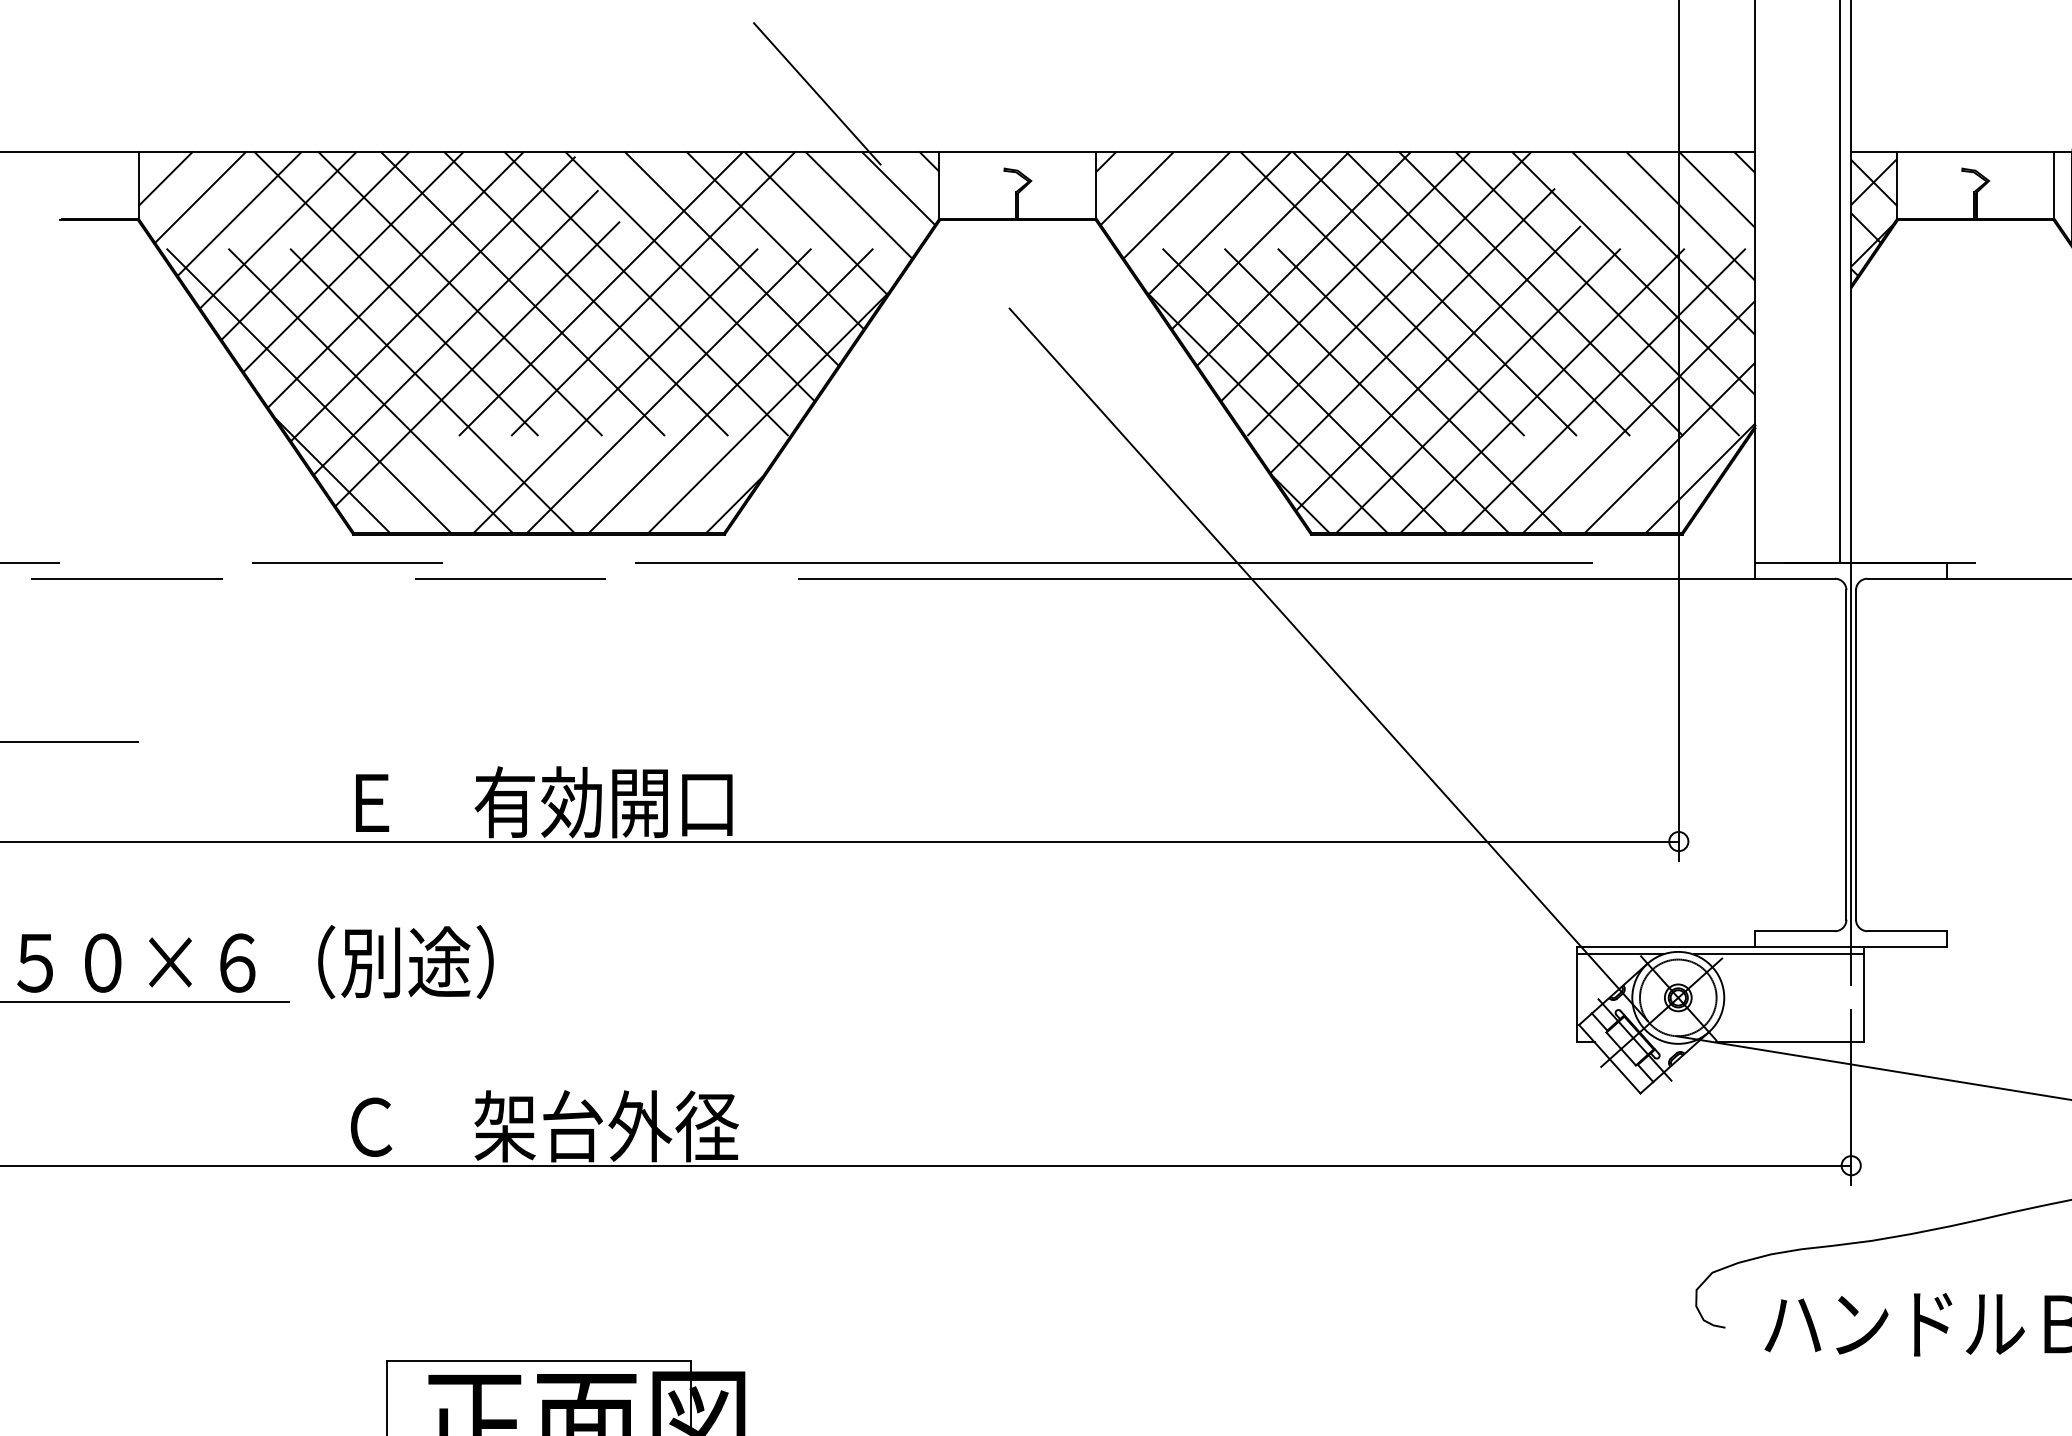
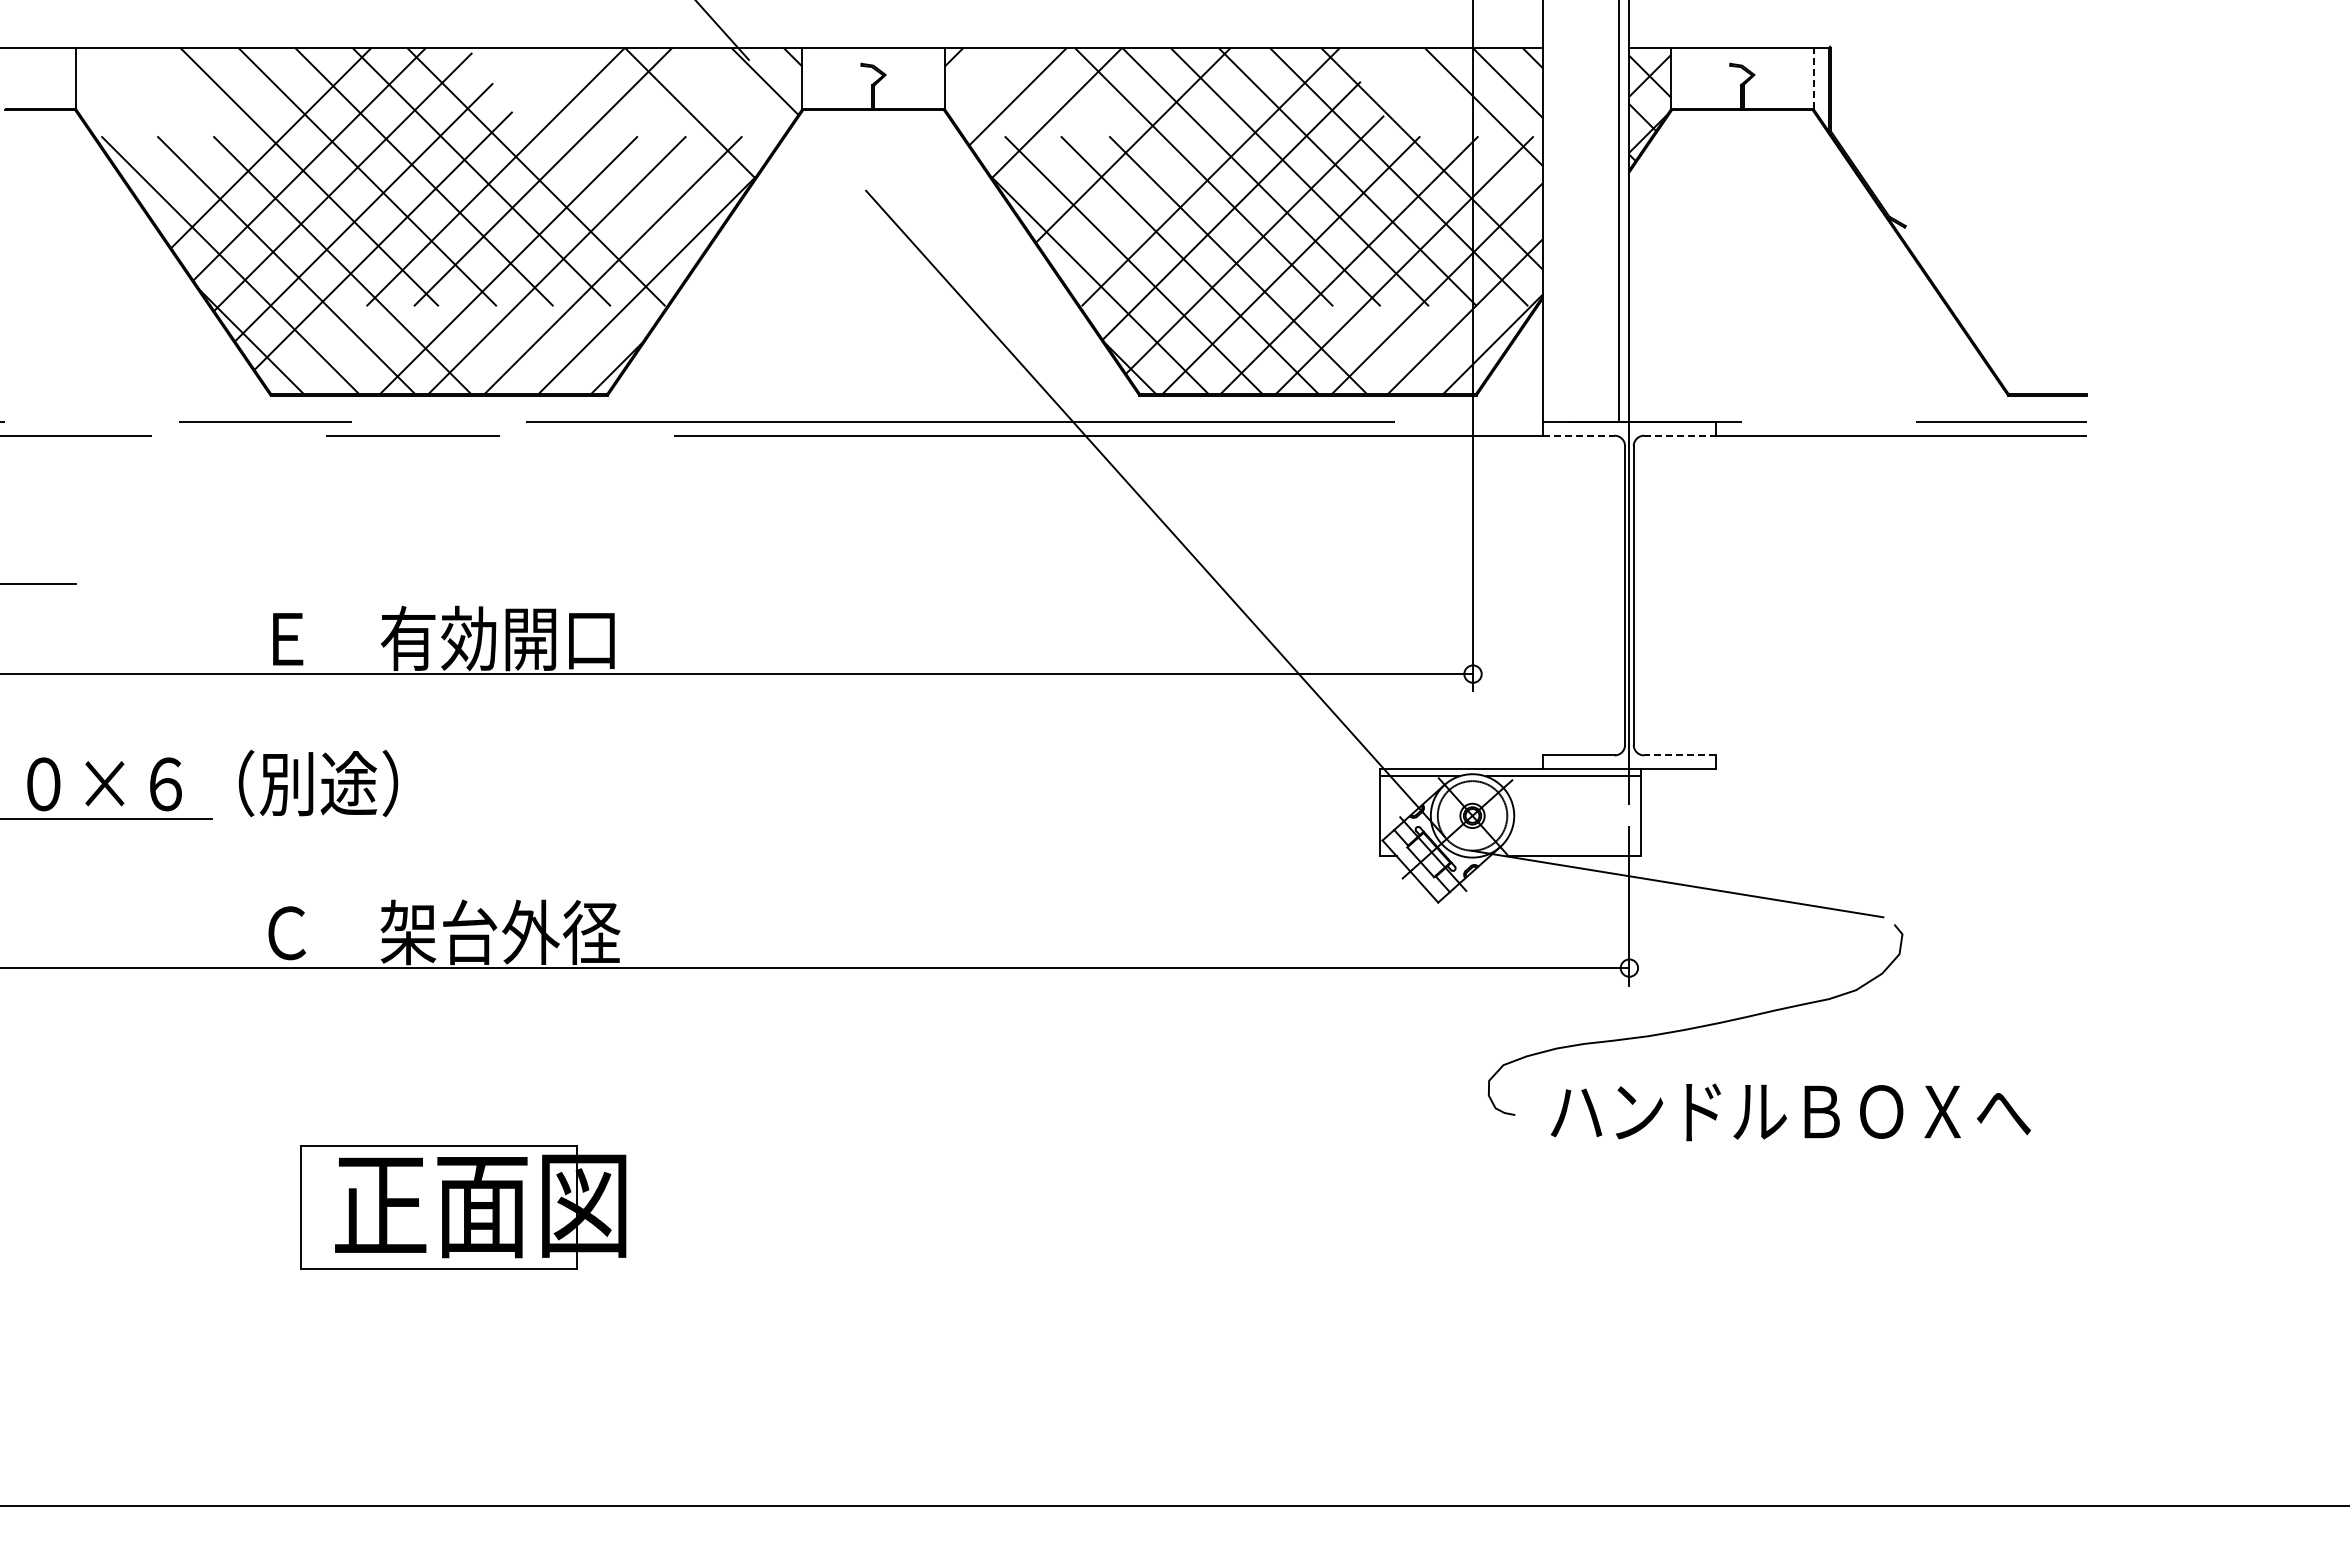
line: (165, 178) -> (100, 72), removed
line: (2054, 184) -> (1813, 78), solid -> dashed
line: (1136, 188) -> (981, 81), removed
line: (200, 197) -> (132, 89), removed
line: (857, 204) -> (728, 96), removed
line: (239, 213) -> (167, 104), removed
line: (278, 230) -> (202, 119), removed
line: (774, 240) -> (652, 128), removed
line: (1260, 240) -> (1093, 128), removed
line: (1662, 243) -> (1458, 131), removed
line: (315, 245) -> (236, 133), removed
line: (731, 258) -> (613, 145), removed
line: (689, 276) -> (575, 161), removed
line: (1346, 276) -> (1171, 161), removed
line: (1796, 578) -> (1579, 435), solid -> dashed
line: (1907, 578) -> (1680, 435), solid -> dashed
line: (1906, 931) -> (1679, 755), solid -> dashed

